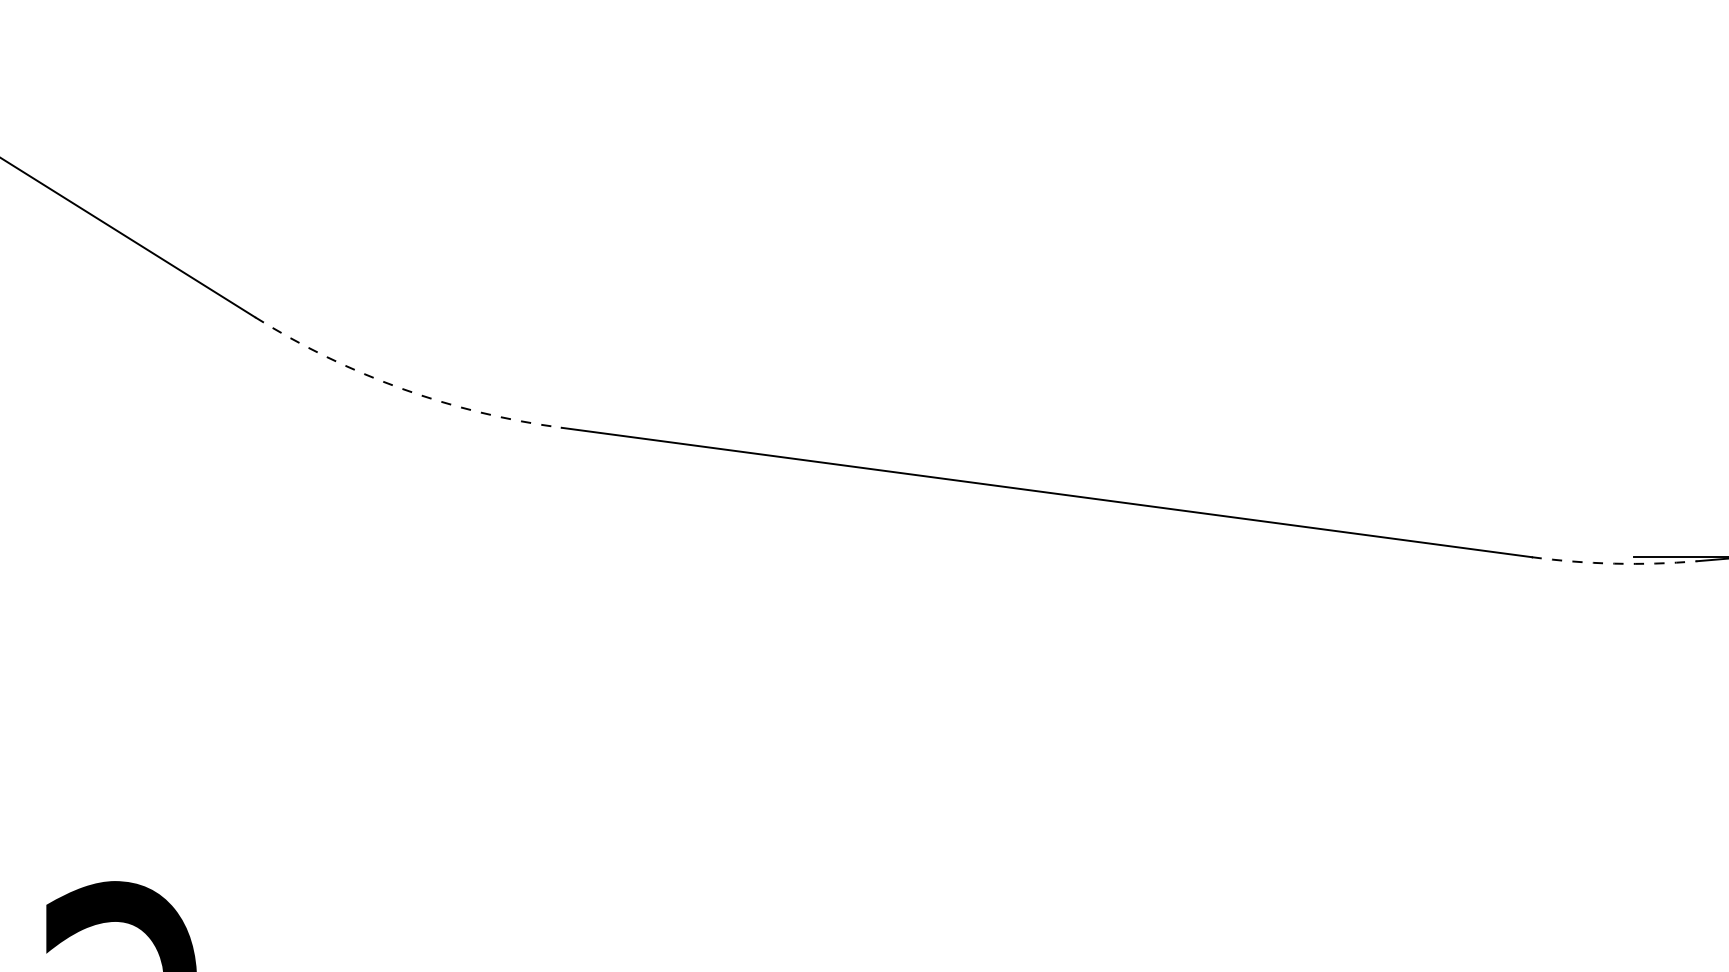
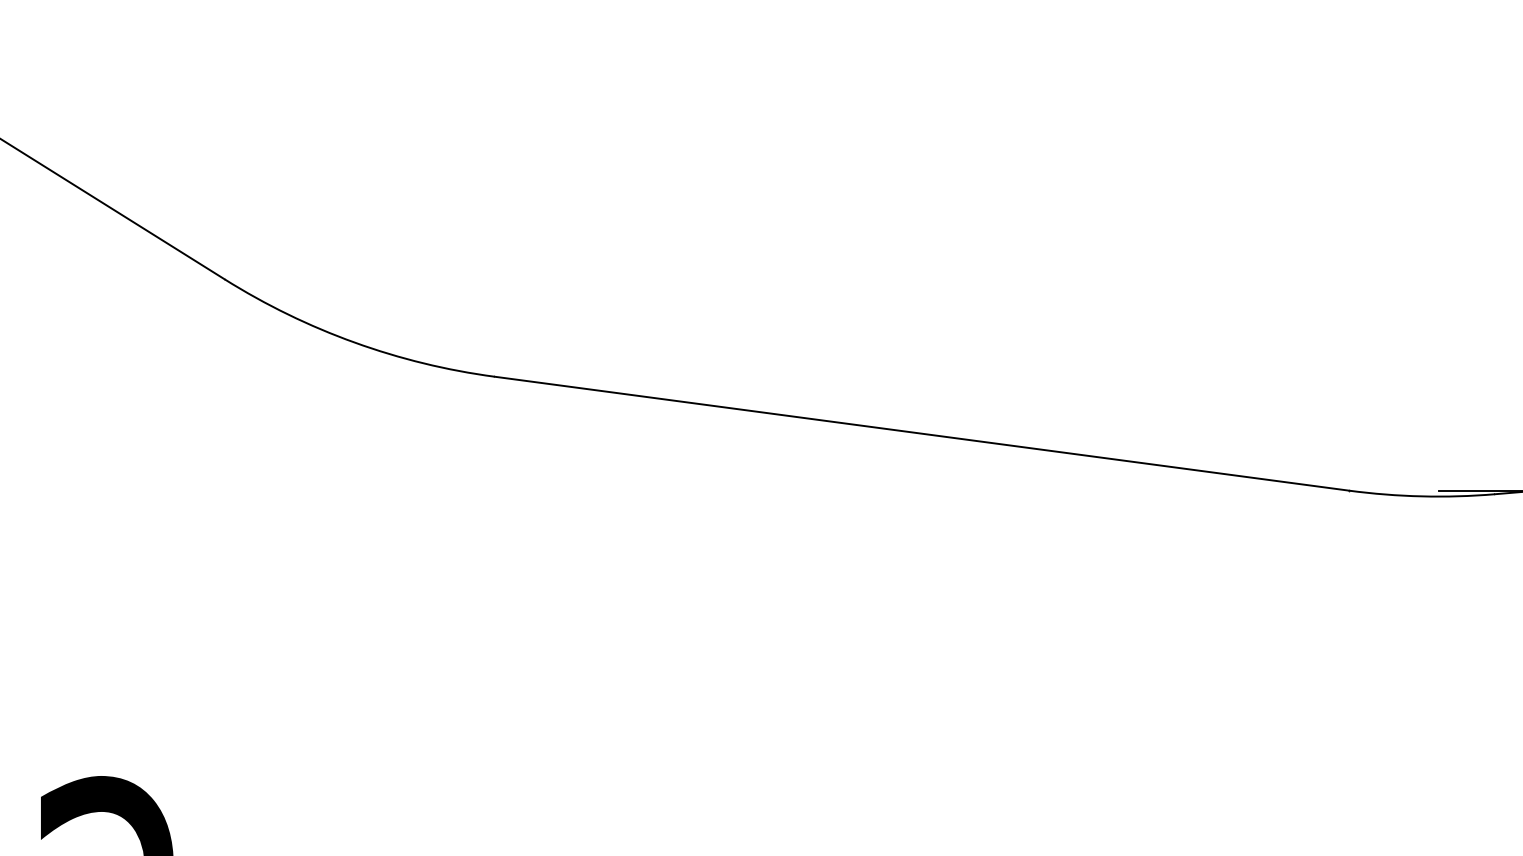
arc: (402, 388) -> (354, 342), dashed -> solid
arc: (1613, 563) -> (1421, 496), dashed -> solid

